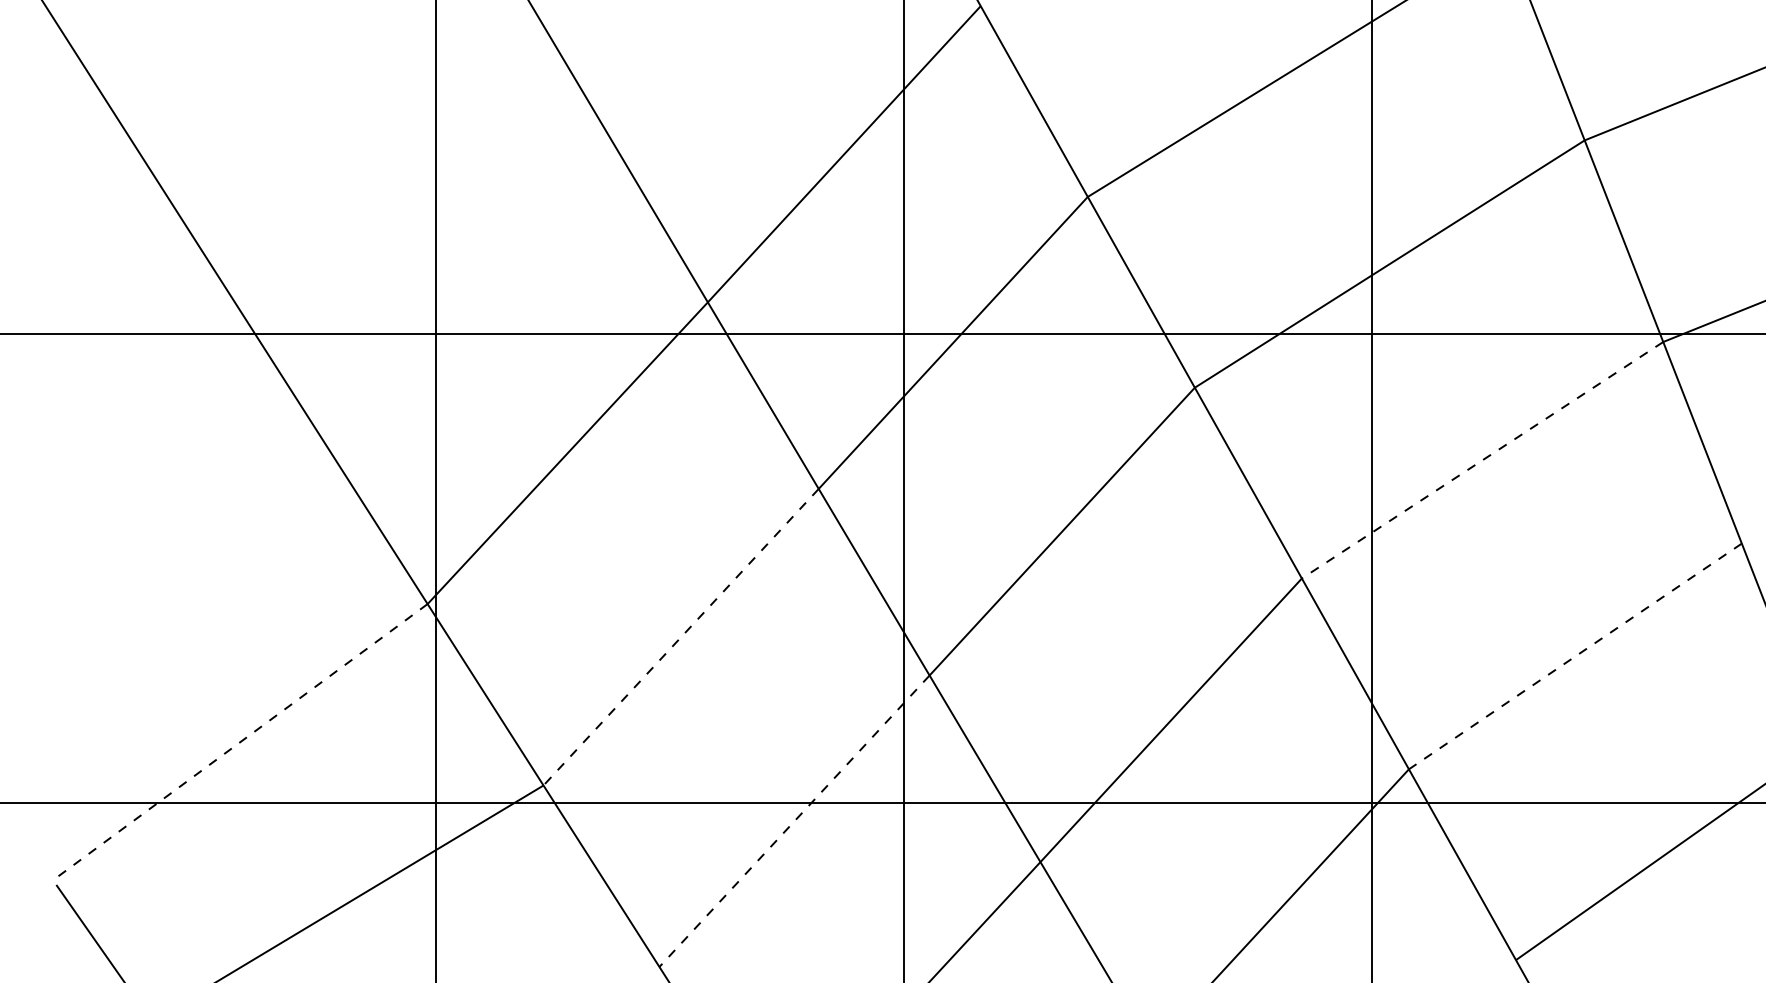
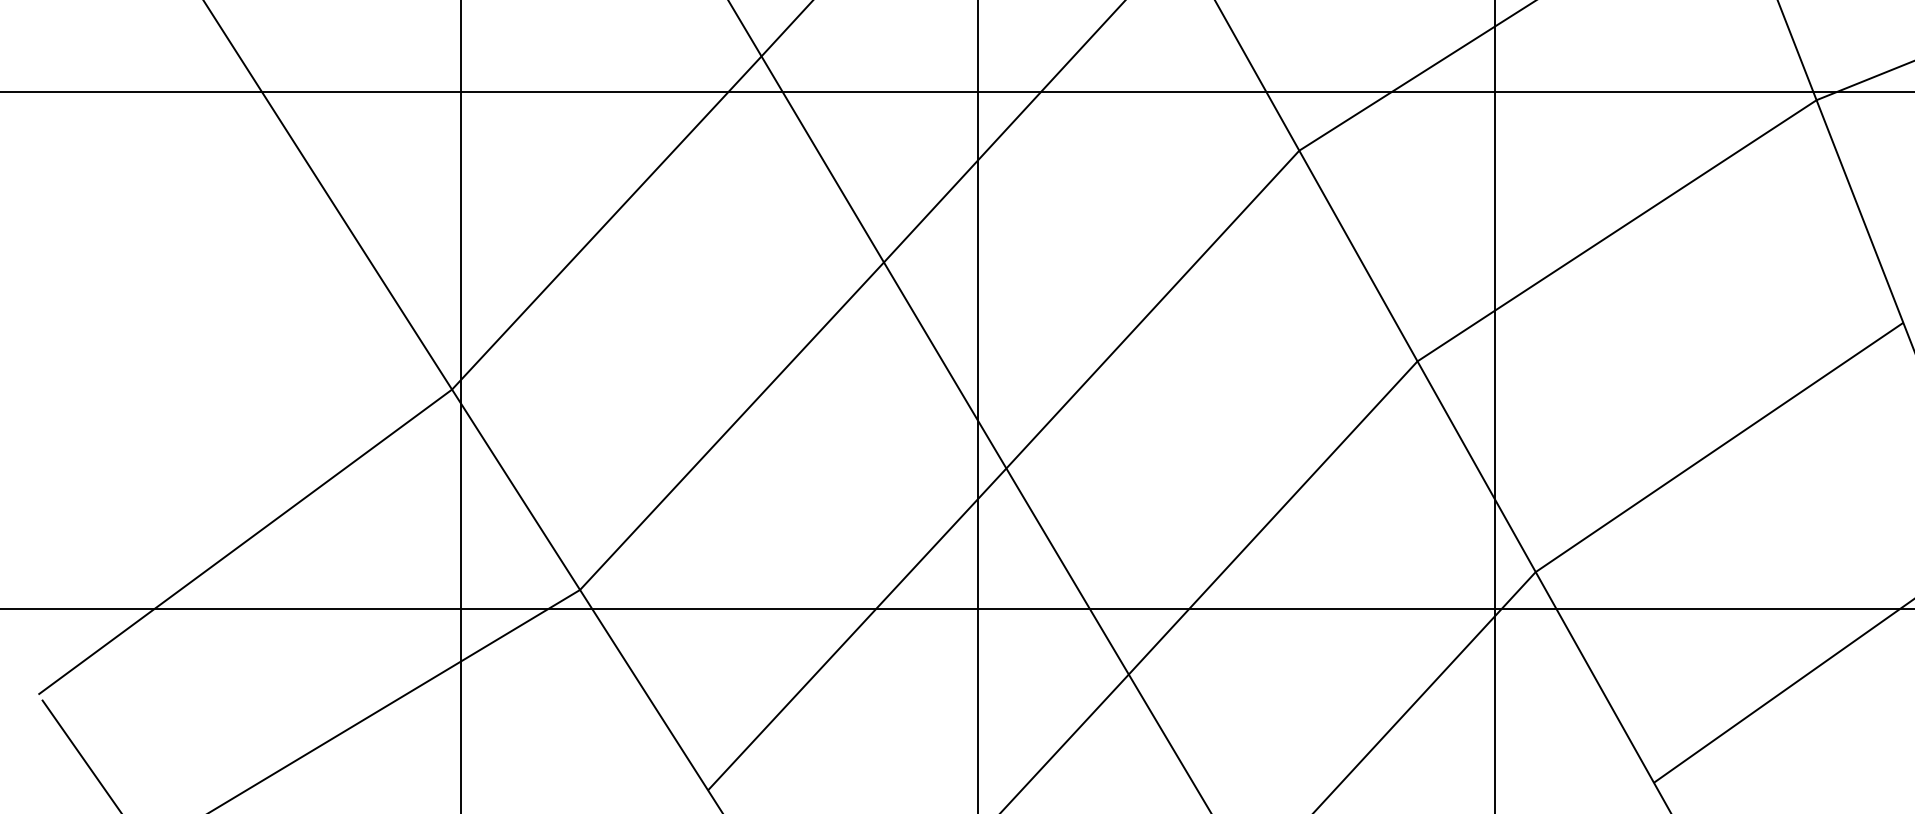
line: (1482, 460) -> (1616, 231), dashed -> solid
line: (680, 637) -> (731, 426), dashed -> solid
line: (1574, 656) -> (1718, 447), dashed -> solid
line: (240, 742) -> (245, 542), dashed -> solid
line: (794, 821) -> (857, 629), dashed -> solid

